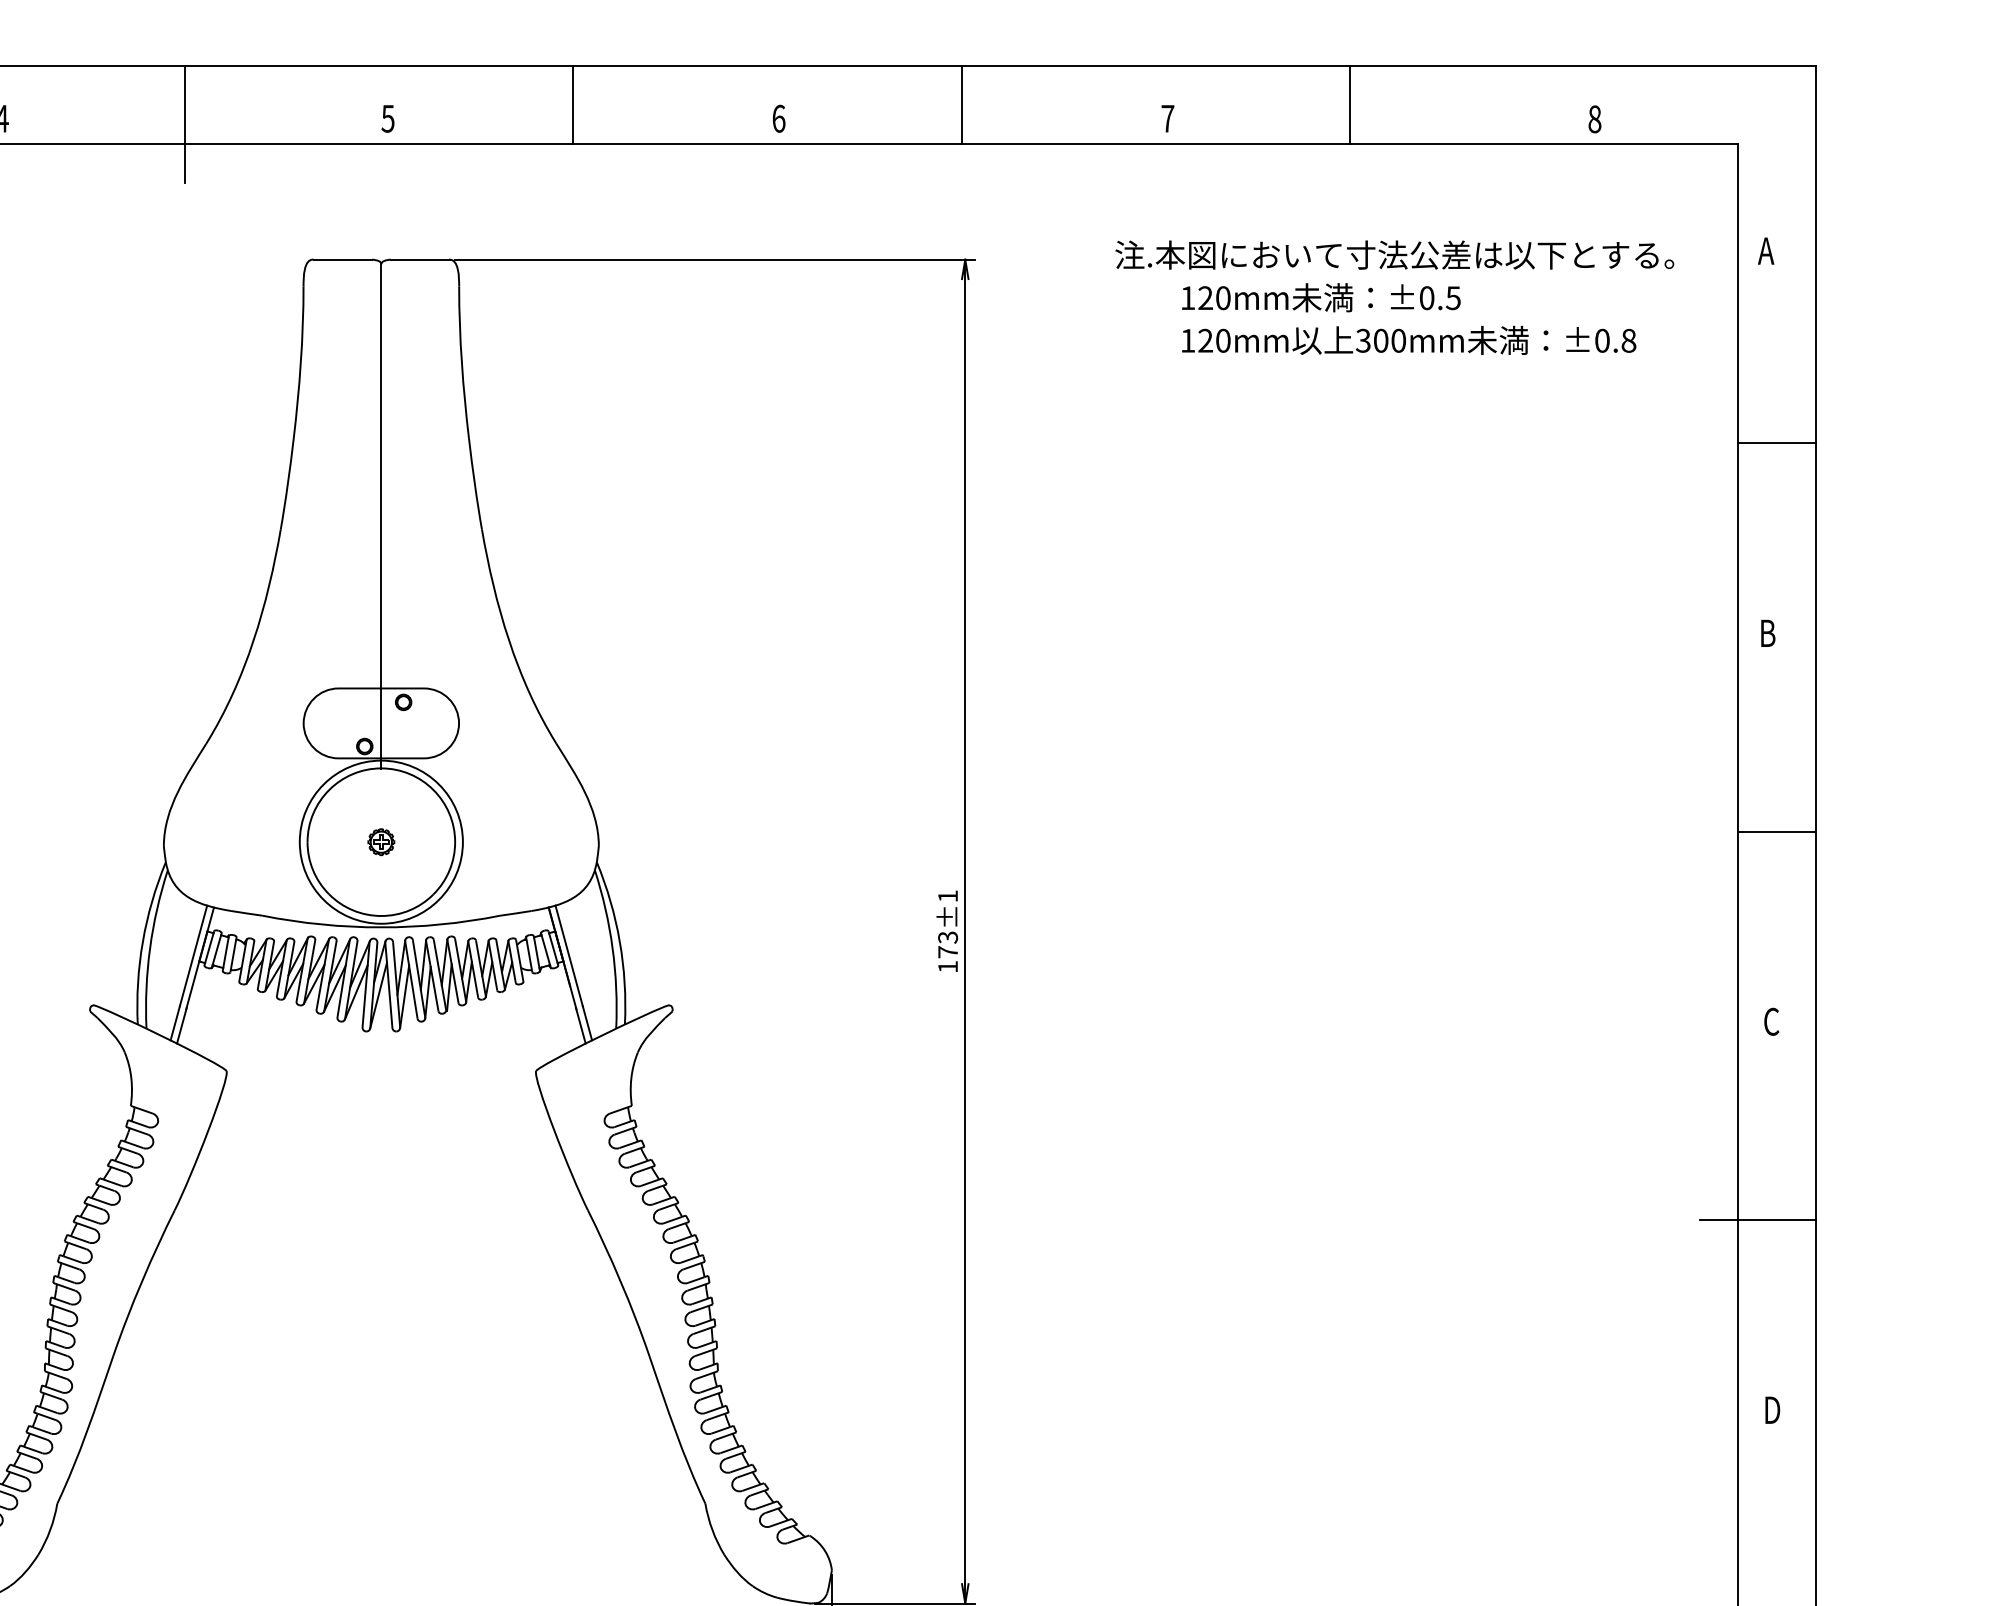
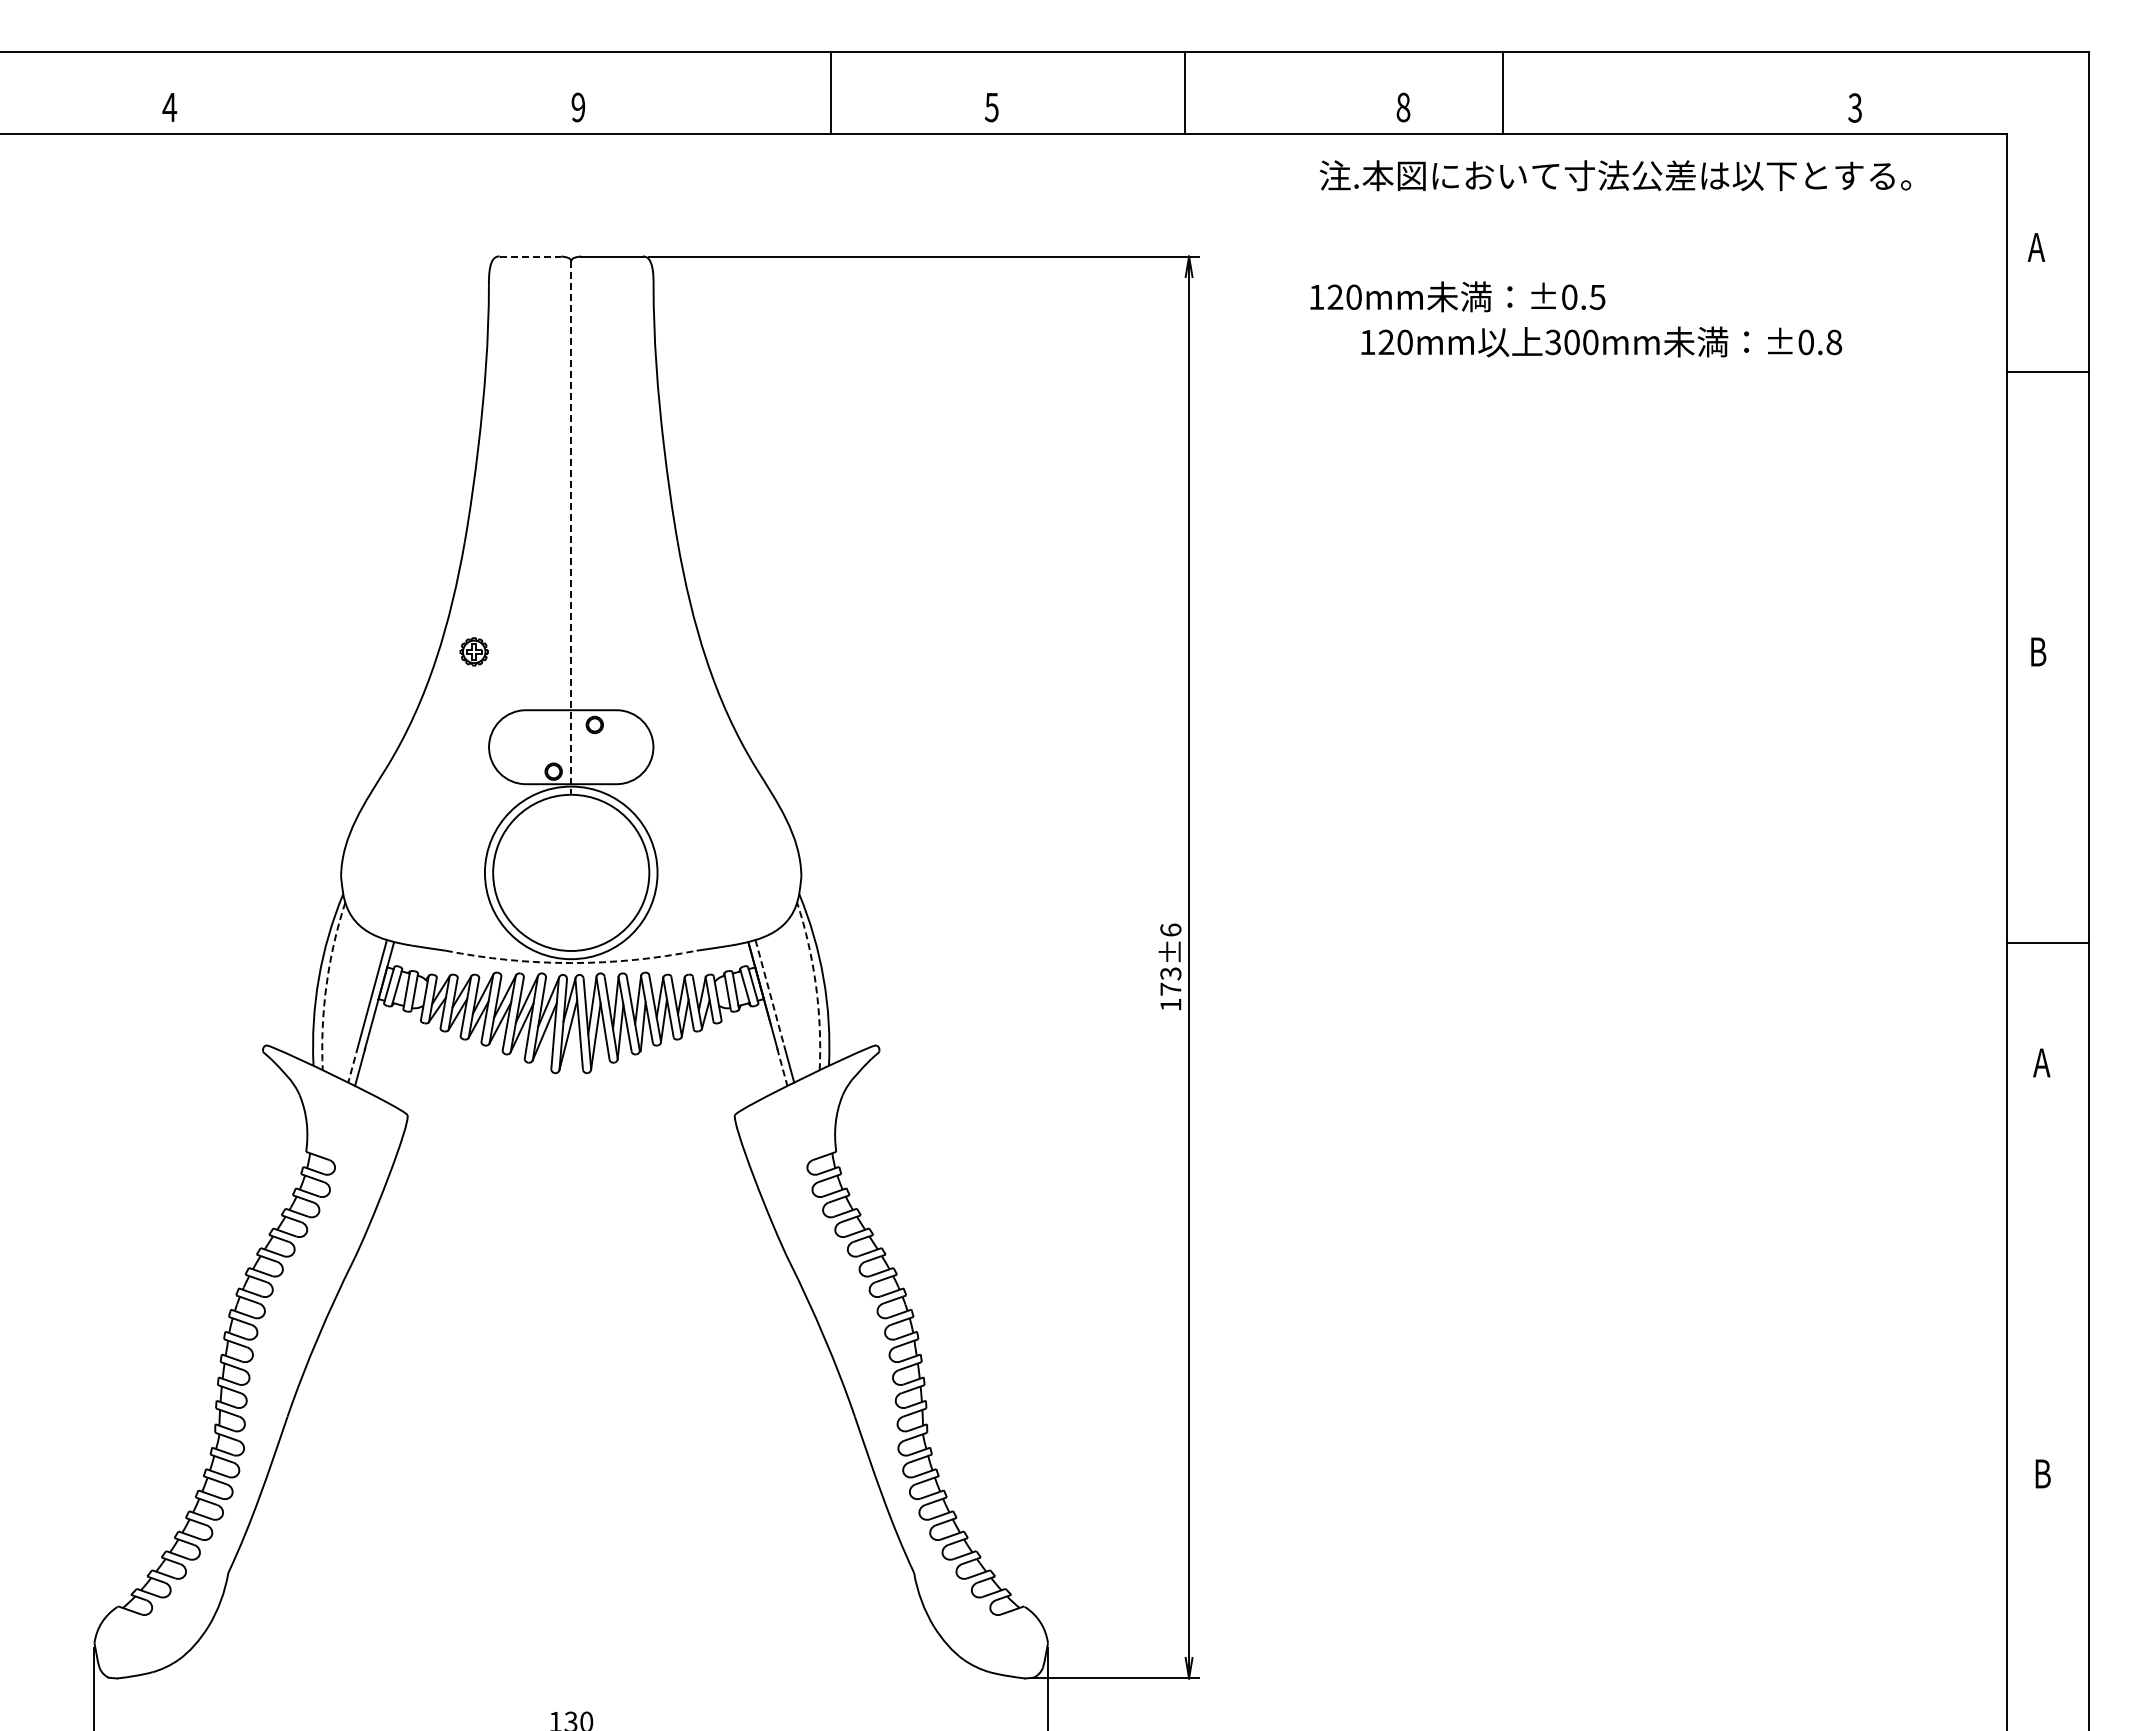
line: (573, 105) -> (831, 93), moved
line: (1350, 105) -> (1503, 93), moved
text: (388, 118) -> (578, 107), 5 -> 9
text: (778, 118) -> (991, 107), 6 -> 5
text: (1167, 118) -> (1403, 107), 7 -> 8
text: (1595, 118) -> (1855, 107), 8 -> 3
line: (185, 124) -> (363, 113), removed
text: (1394, 254) -> (1615, 175), moved
line: (342, 259) -> (530, 256), solid -> dashed
text: (1321, 297) -> (1457, 296), moved
text: (1408, 339) -> (1601, 341), moved
line: (1777, 442) -> (2048, 371), moved
line: (381, 516) -> (571, 528), solid -> dashed
line: (1777, 831) -> (2048, 942), moved
part: (380, 841) -> (473, 651), moved
text: (947, 895) -> (1170, 929), 173±1 -> 173±6
arc: (381, 927) -> (571, 963), solid -> dashed
arc: (150, 948) -> (326, 985), solid -> dashed
arc: (612, 948) -> (815, 985), solid -> dashed
line: (569, 956) -> (770, 993), solid -> dashed
text: (1770, 1021) -> (2041, 1062), C -> A
line: (175, 1023) -> (353, 1064), solid -> dashed
line: (581, 1026) -> (782, 1067), solid -> dashed
line: (1757, 1219) -> (2027, 1272), removed
text: (1773, 1409) -> (2044, 1473), D -> B

